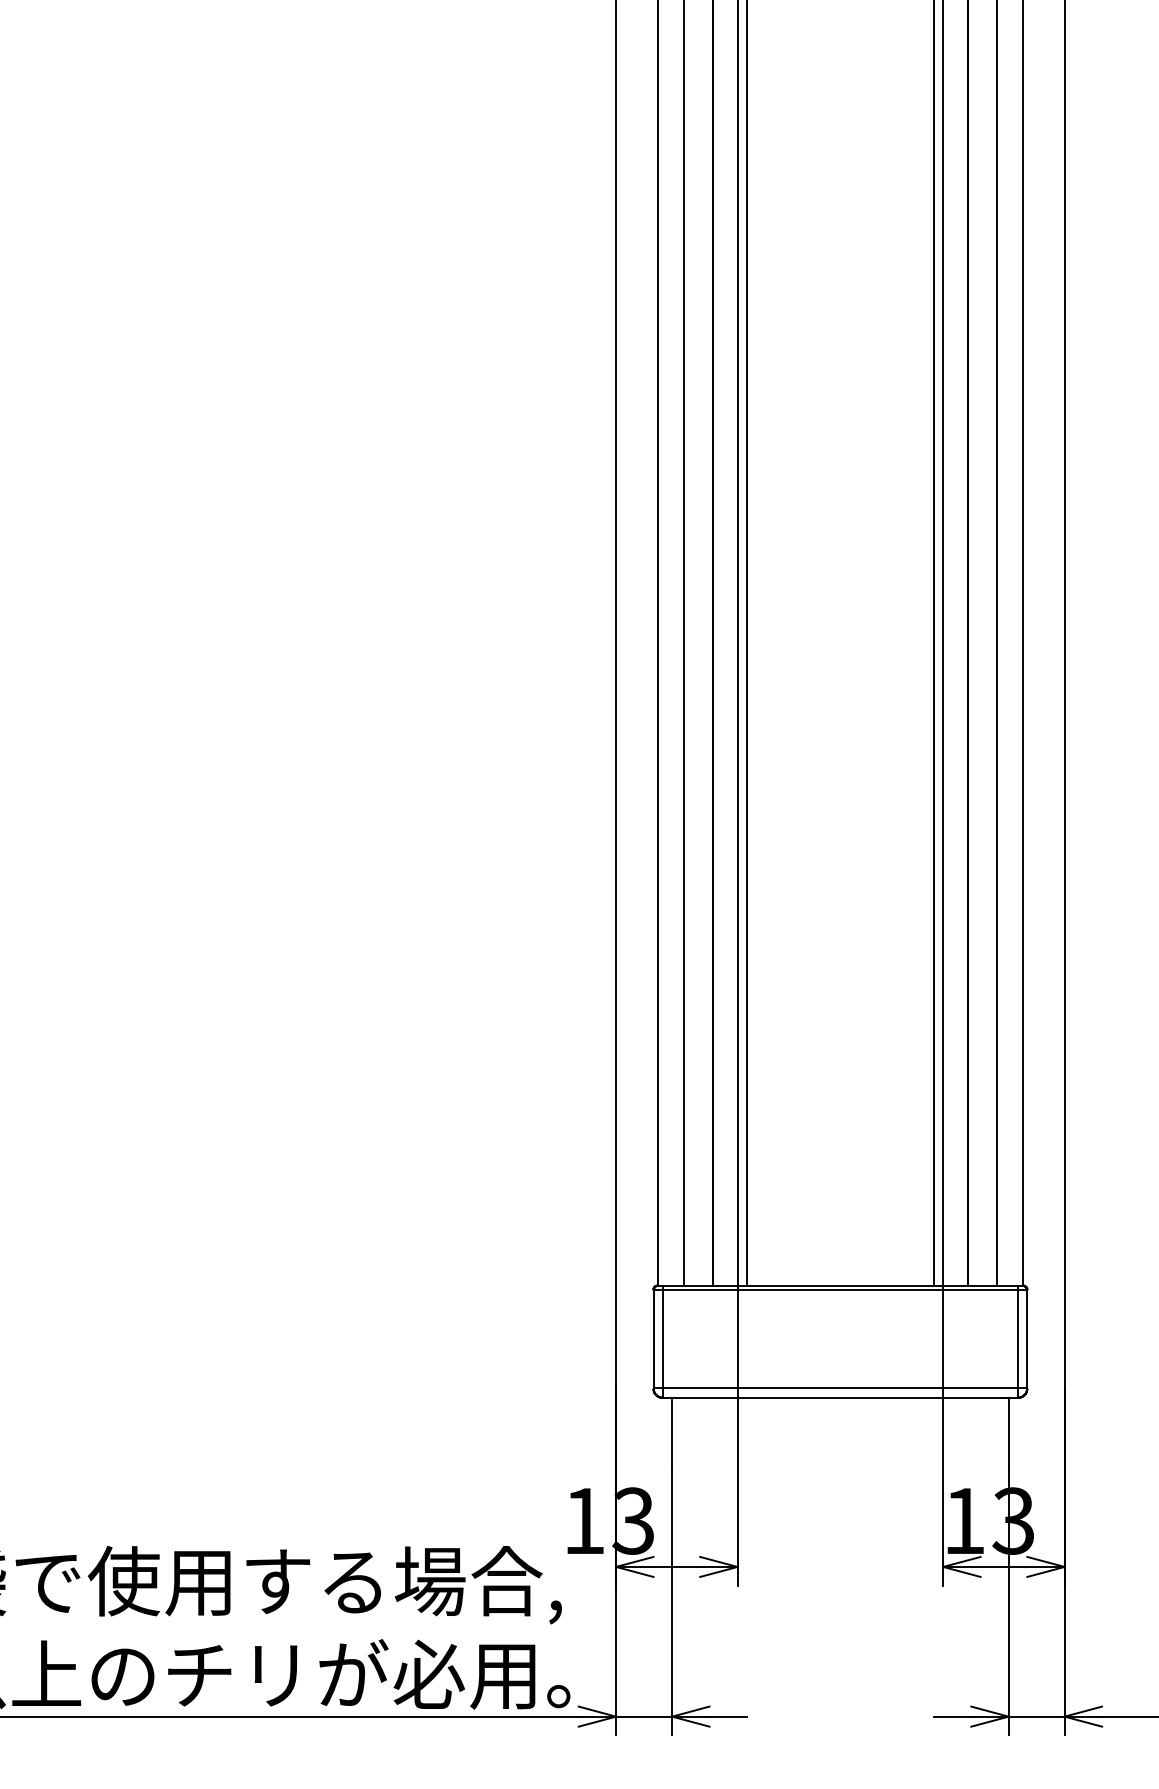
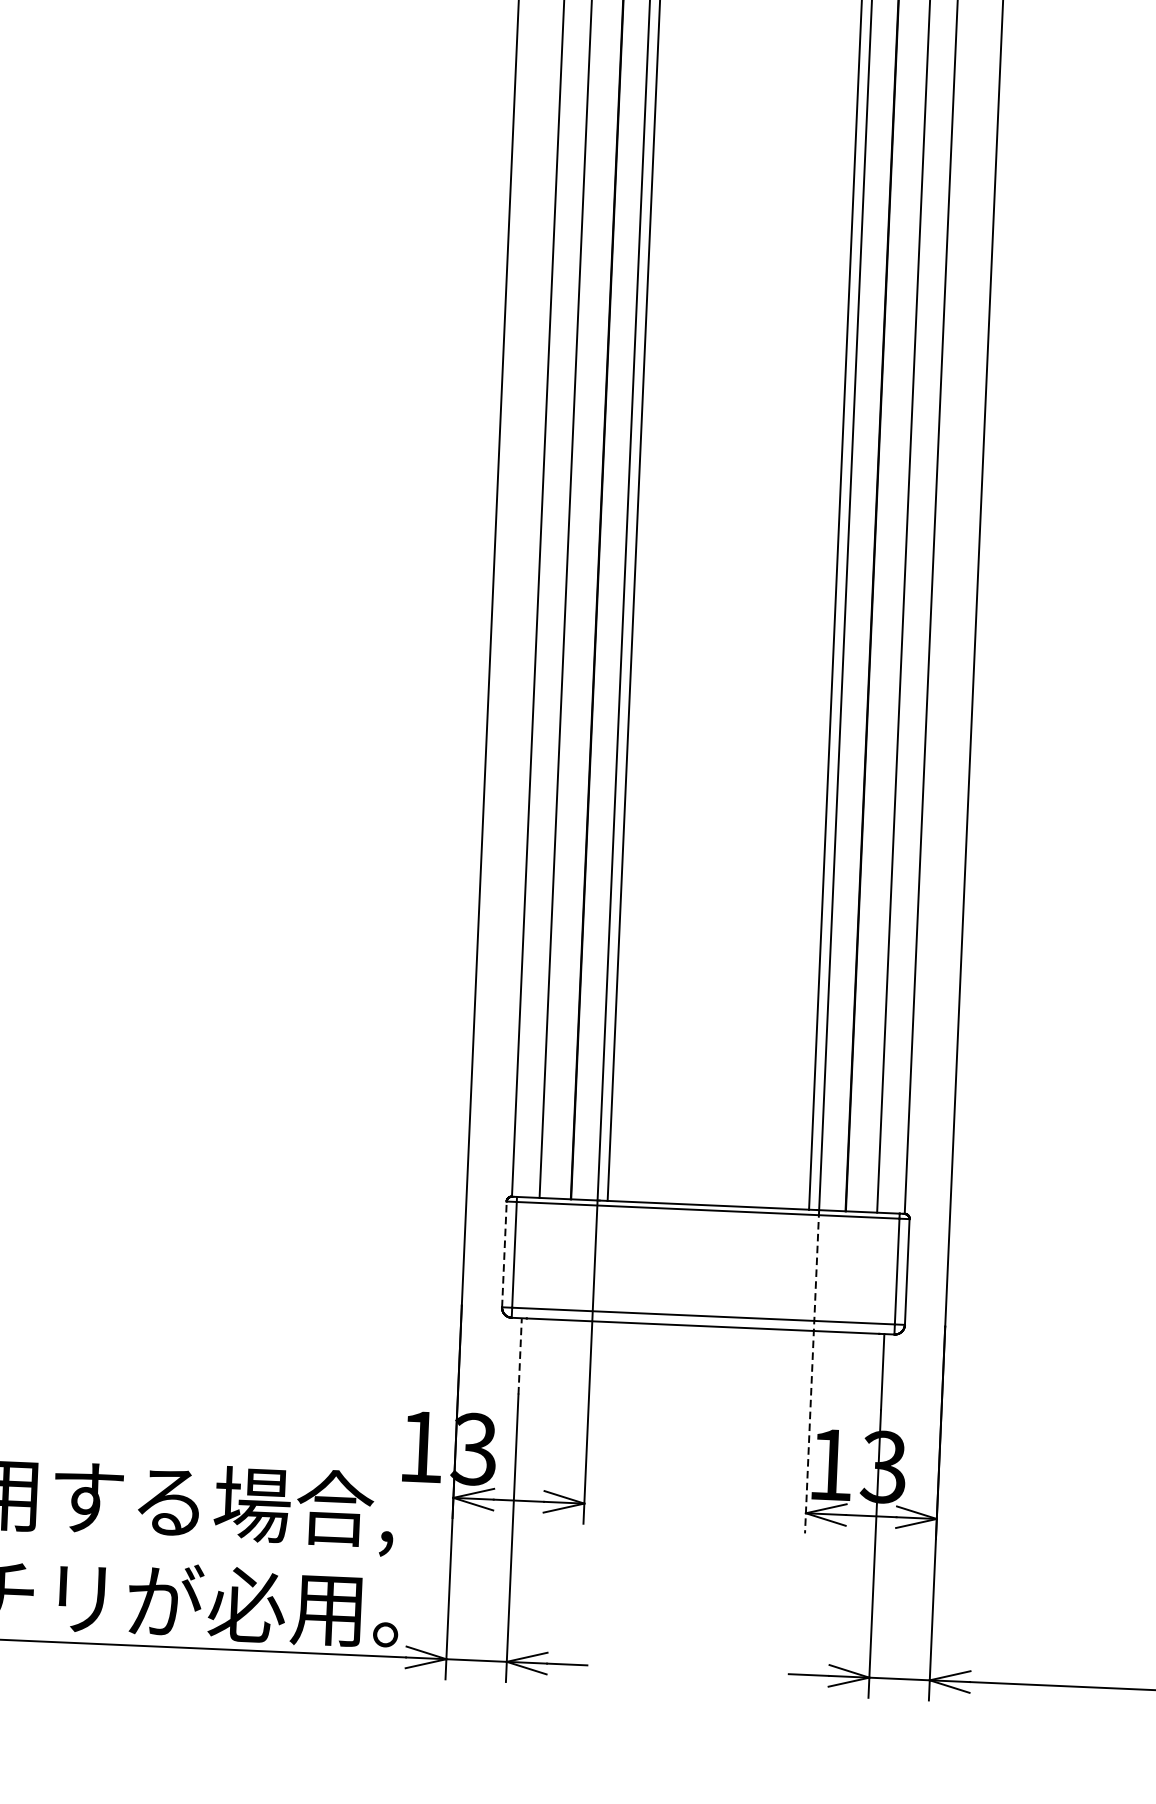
line: (653, 1338) -> (504, 1253), solid -> dashed
line: (672, 1432) -> (520, 1355), solid -> dashed
line: (943, 1435) -> (812, 1371), solid -> dashed

